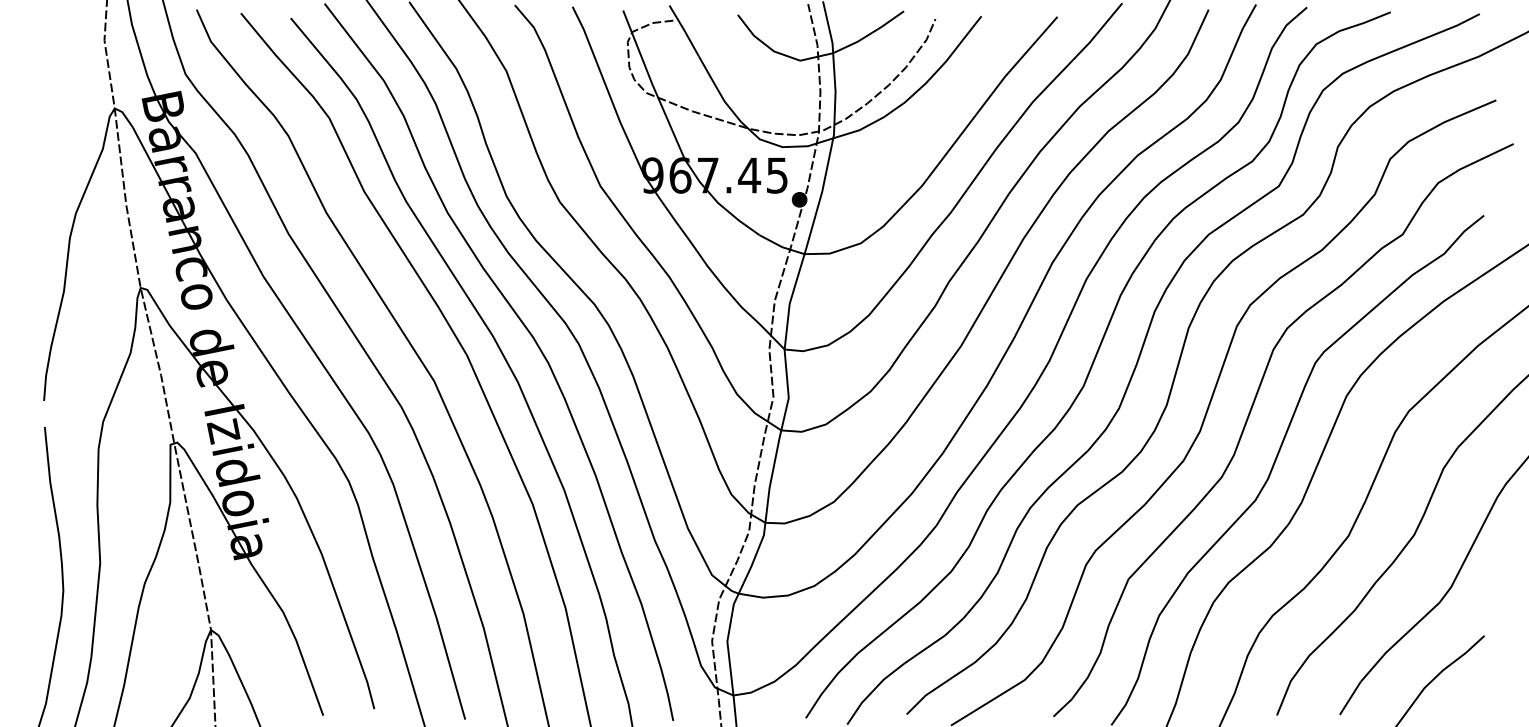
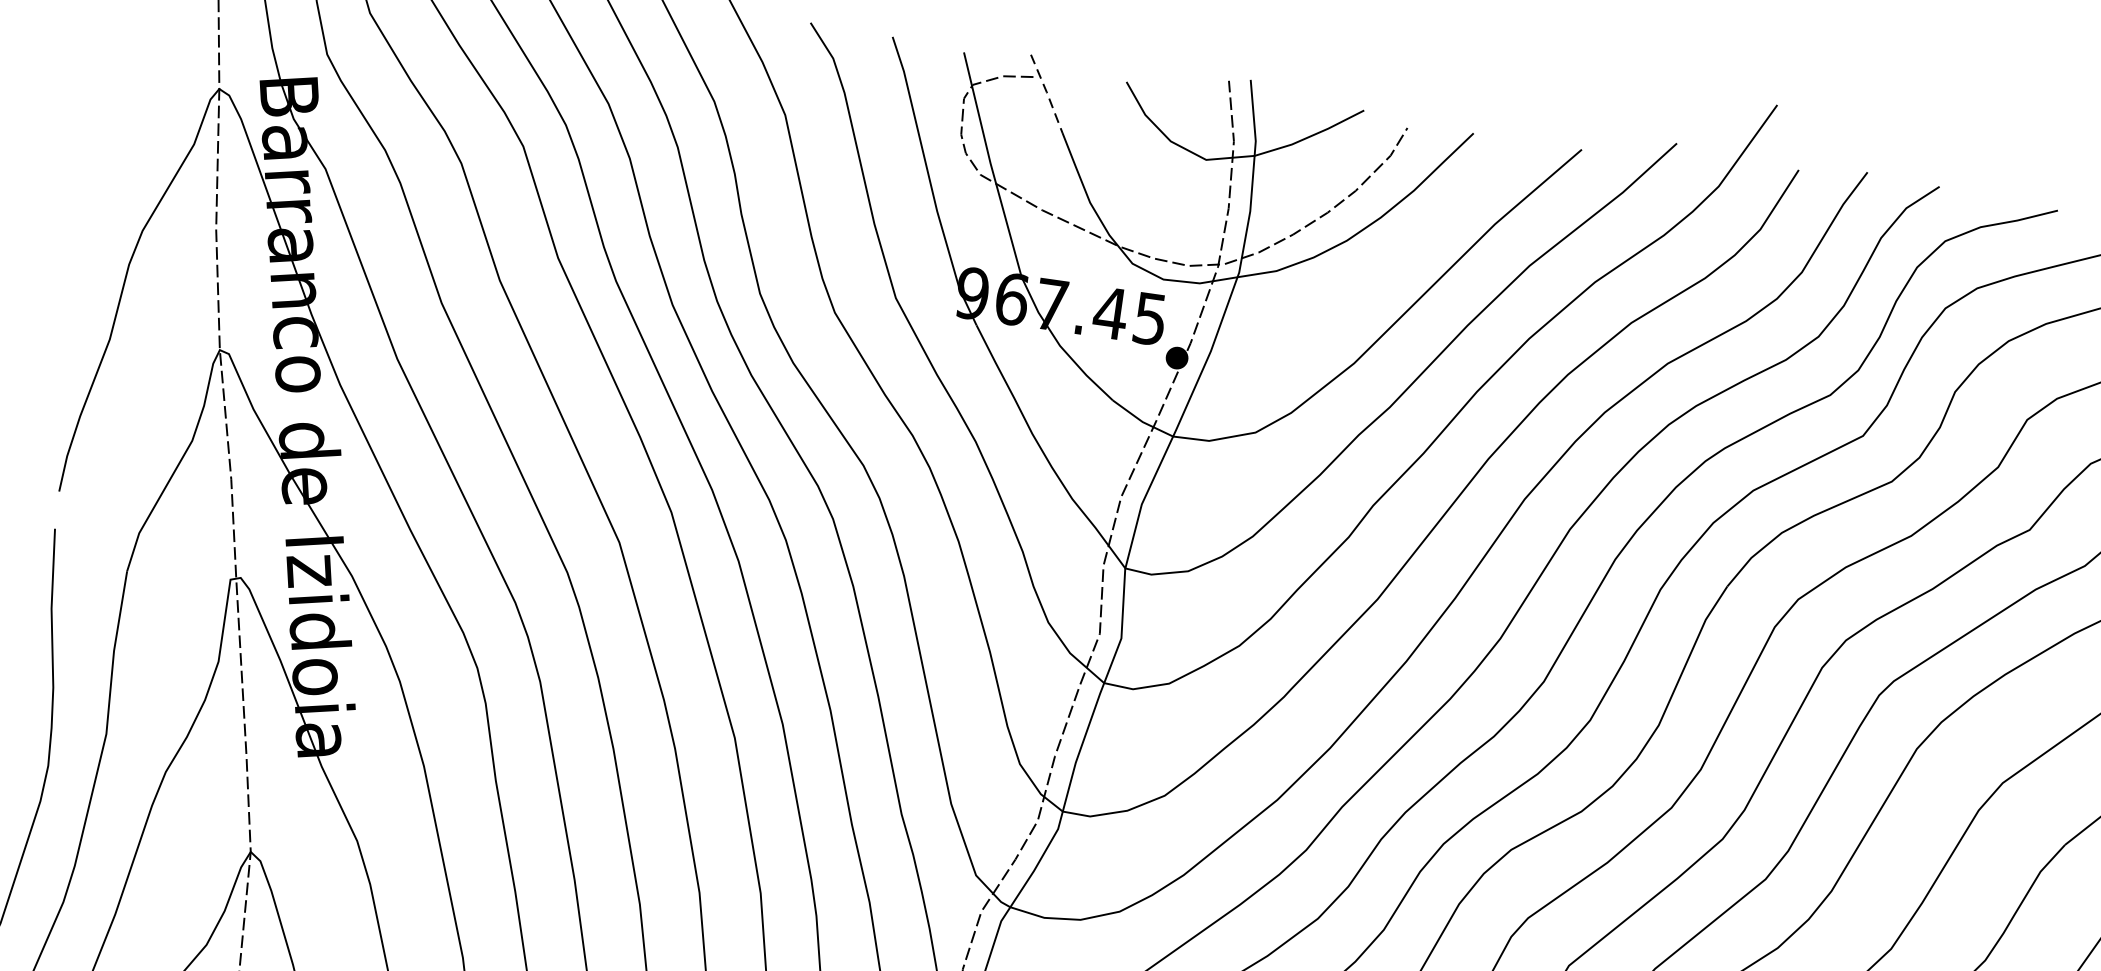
line: (684, 30) -> (1047, 93), solid -> dashed

